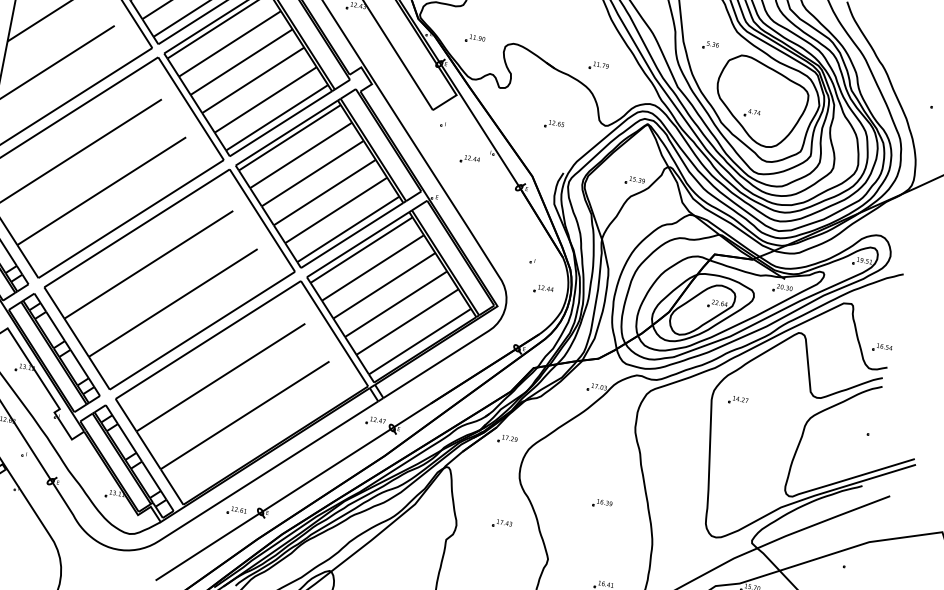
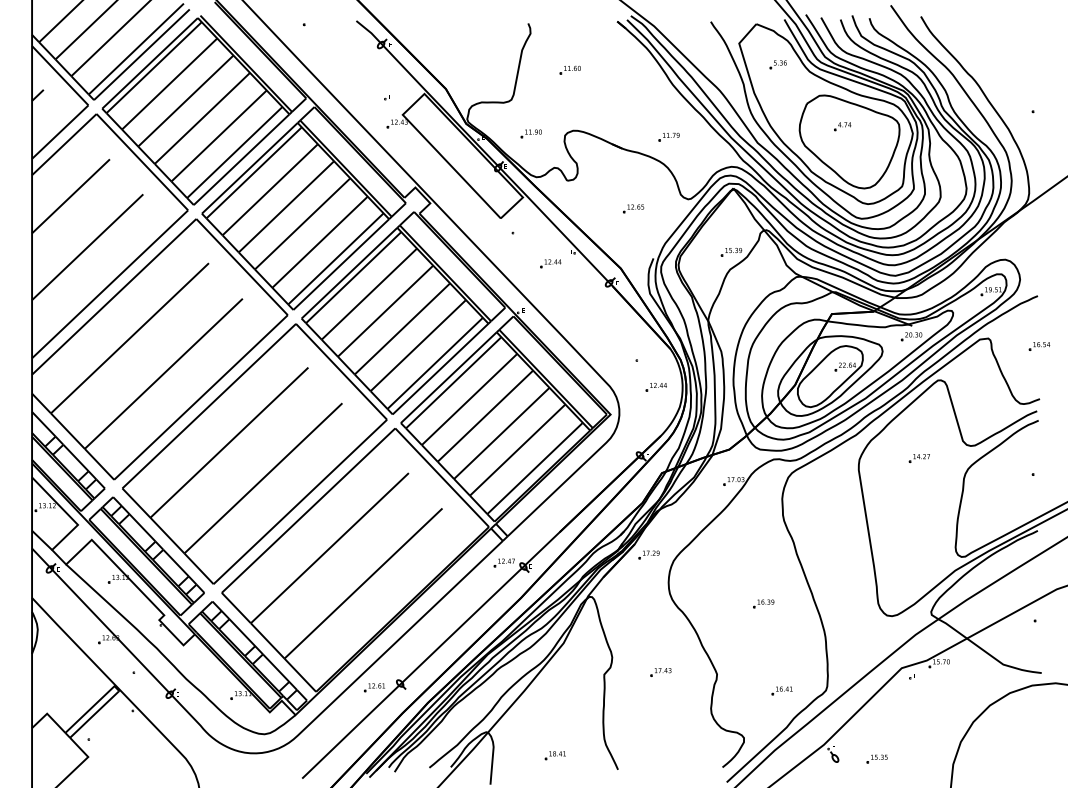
part: (710, 45) -> (777, 64), moved
part: (752, 113) -> (842, 126), moved
part: (882, 348) -> (1039, 346), moved
part: (737, 400) -> (918, 458), moved
part: (501, 524) -> (660, 672), moved

